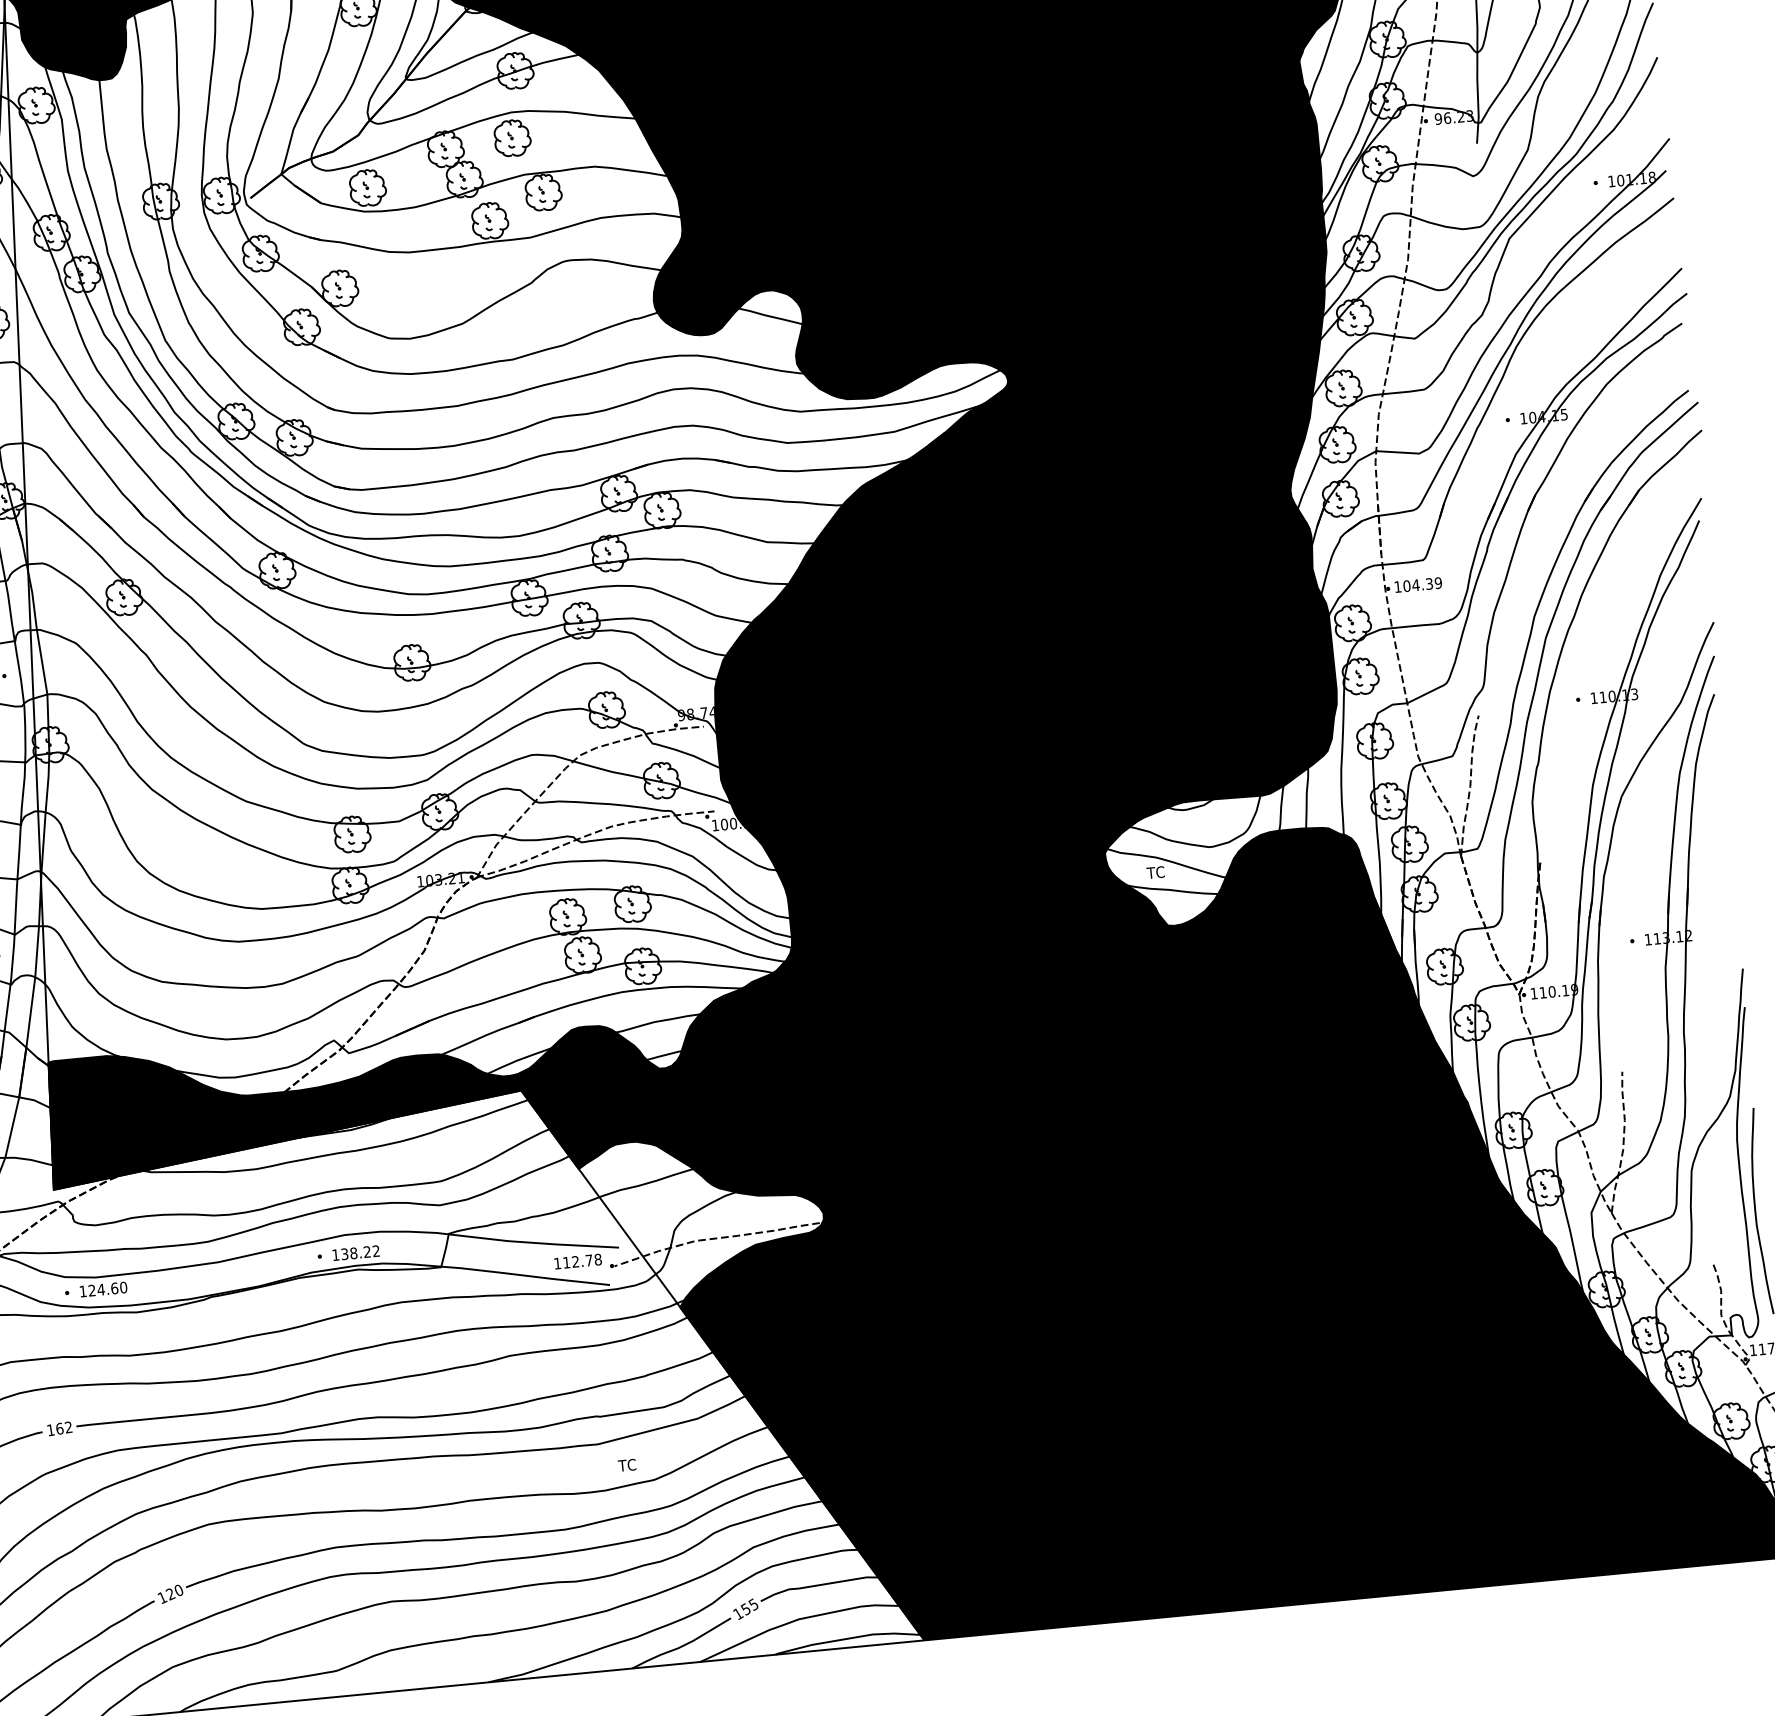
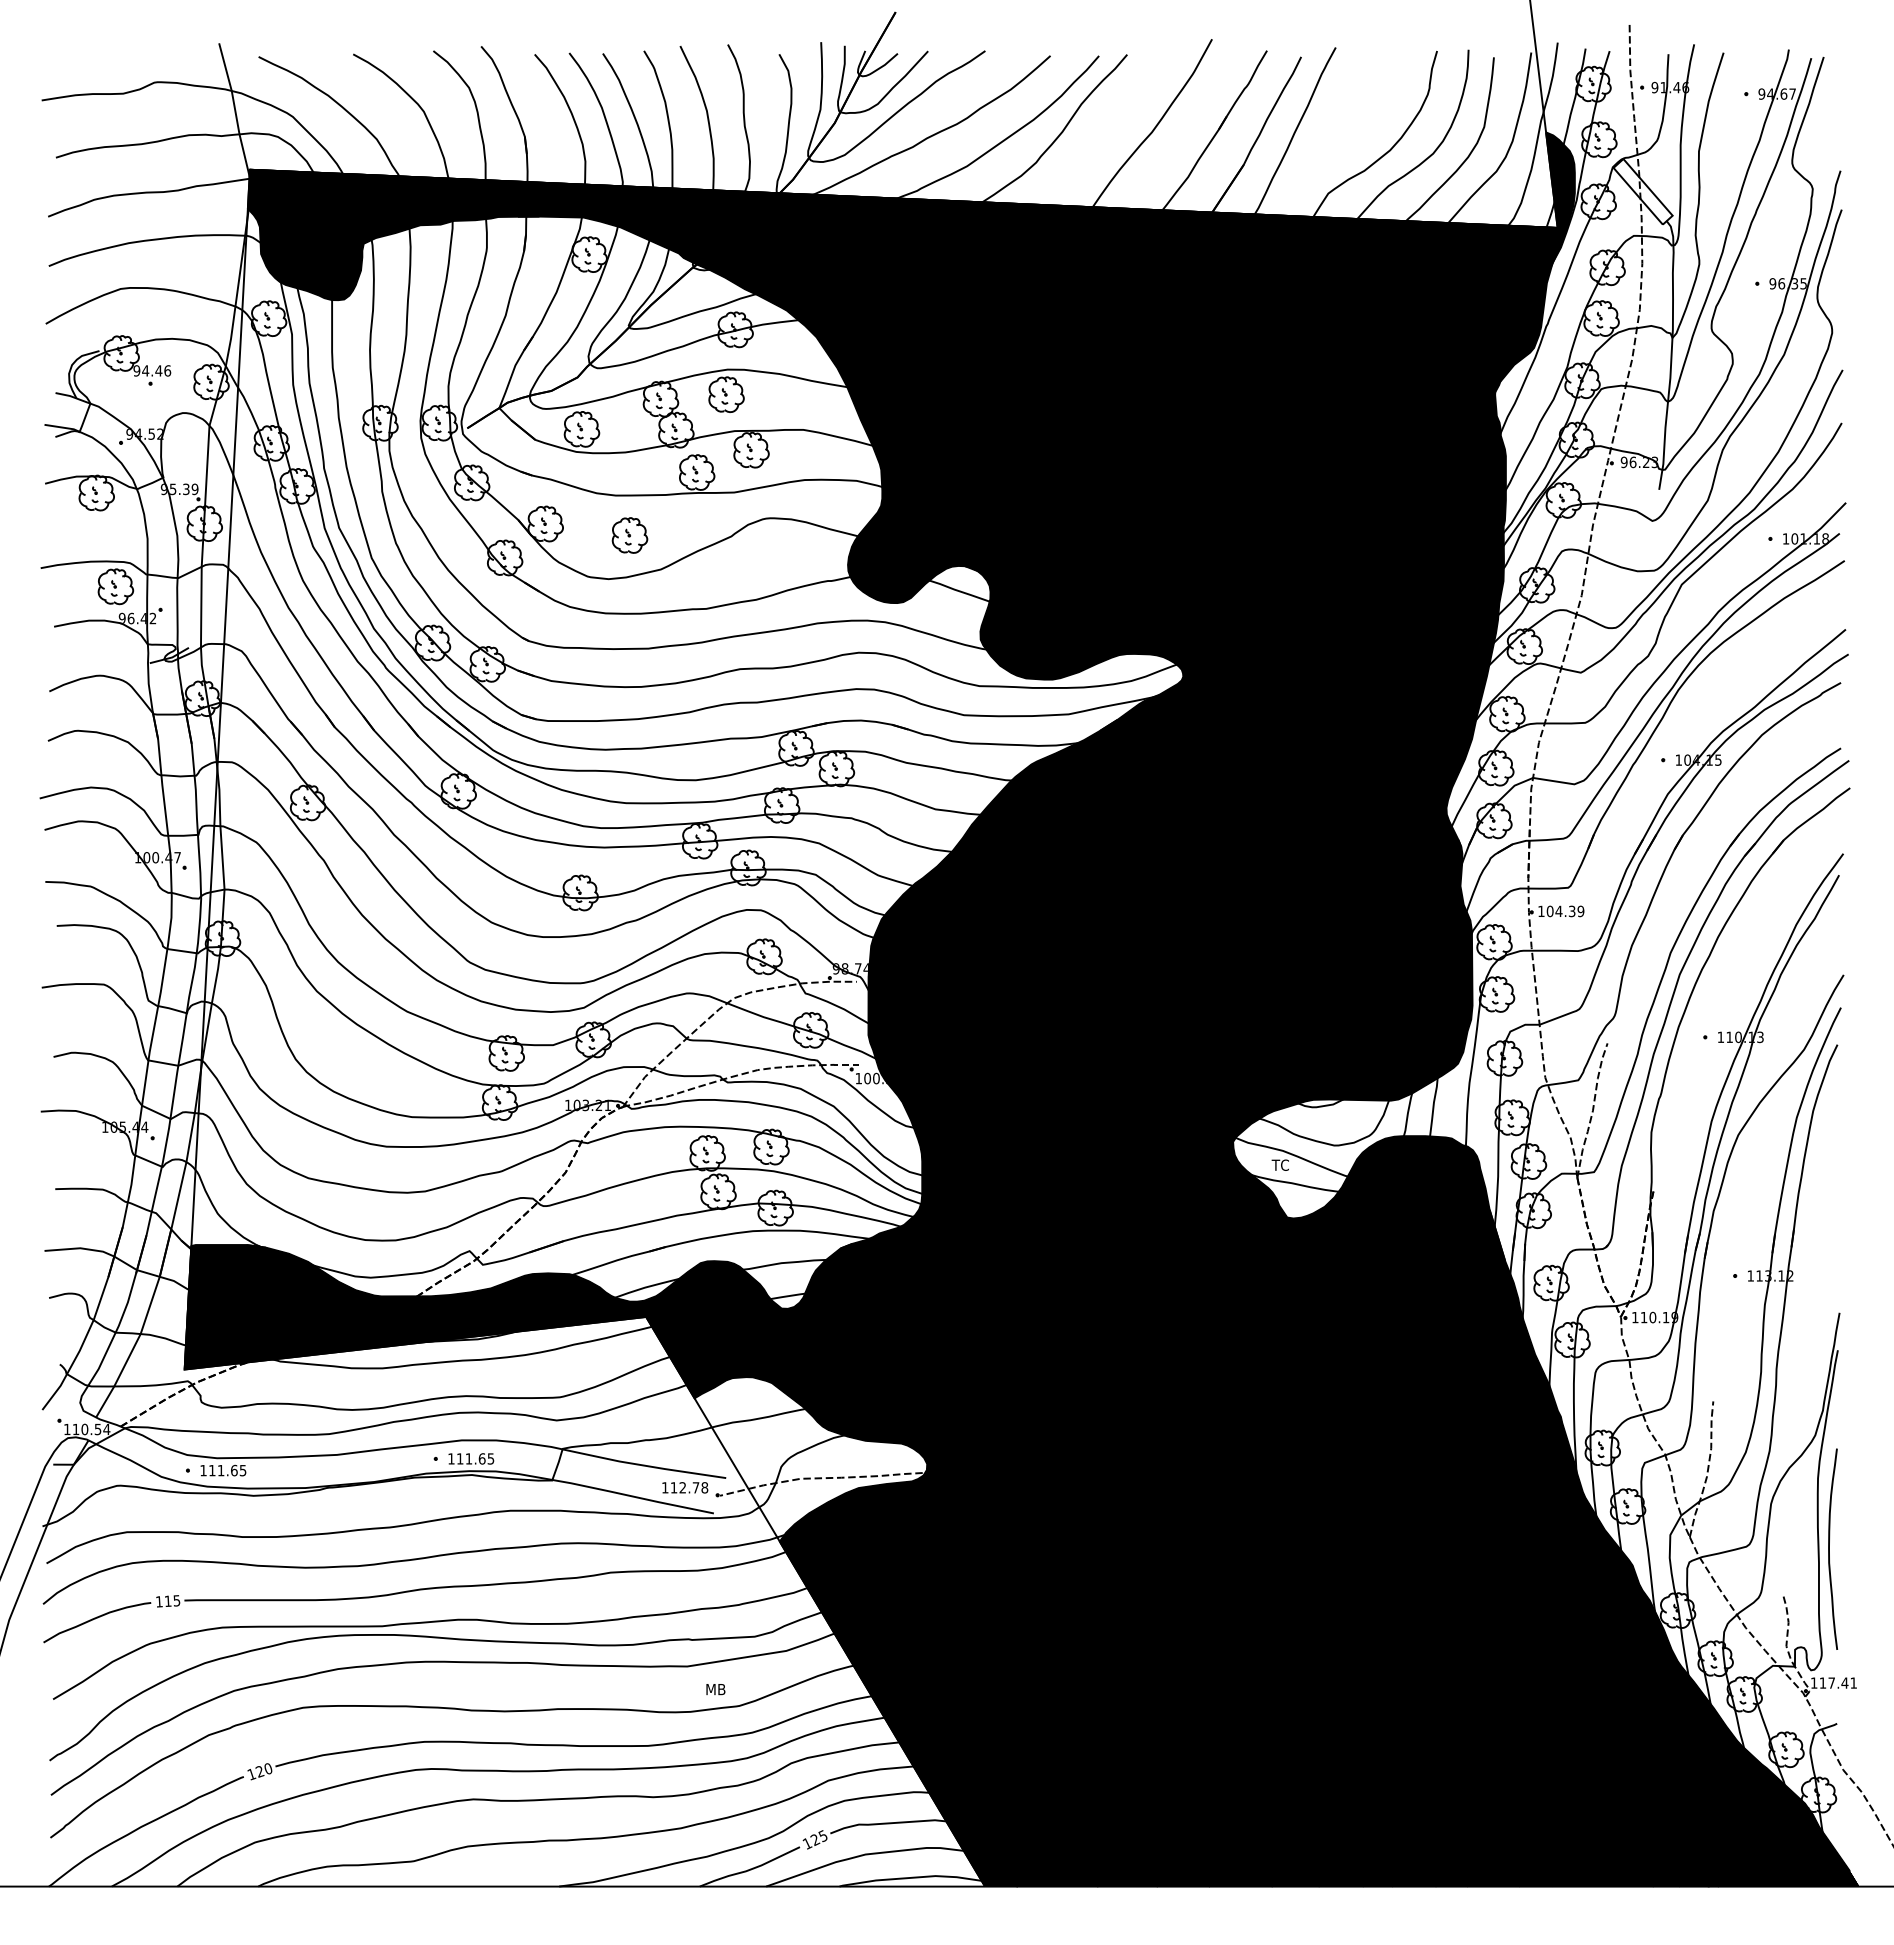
part: (427, 291) -> (629, 535), added
text: (360, 1252) -> (475, 1458), 138.22 -> 111.65
text: (107, 1289) -> (227, 1470), 124.60 -> 111.65
text: (64, 1428) -> (172, 1601), 162 -> 115
text: (628, 1465) -> (715, 1689), TC -> MB
text: (746, 1608) -> (815, 1839), 155 -> 125

